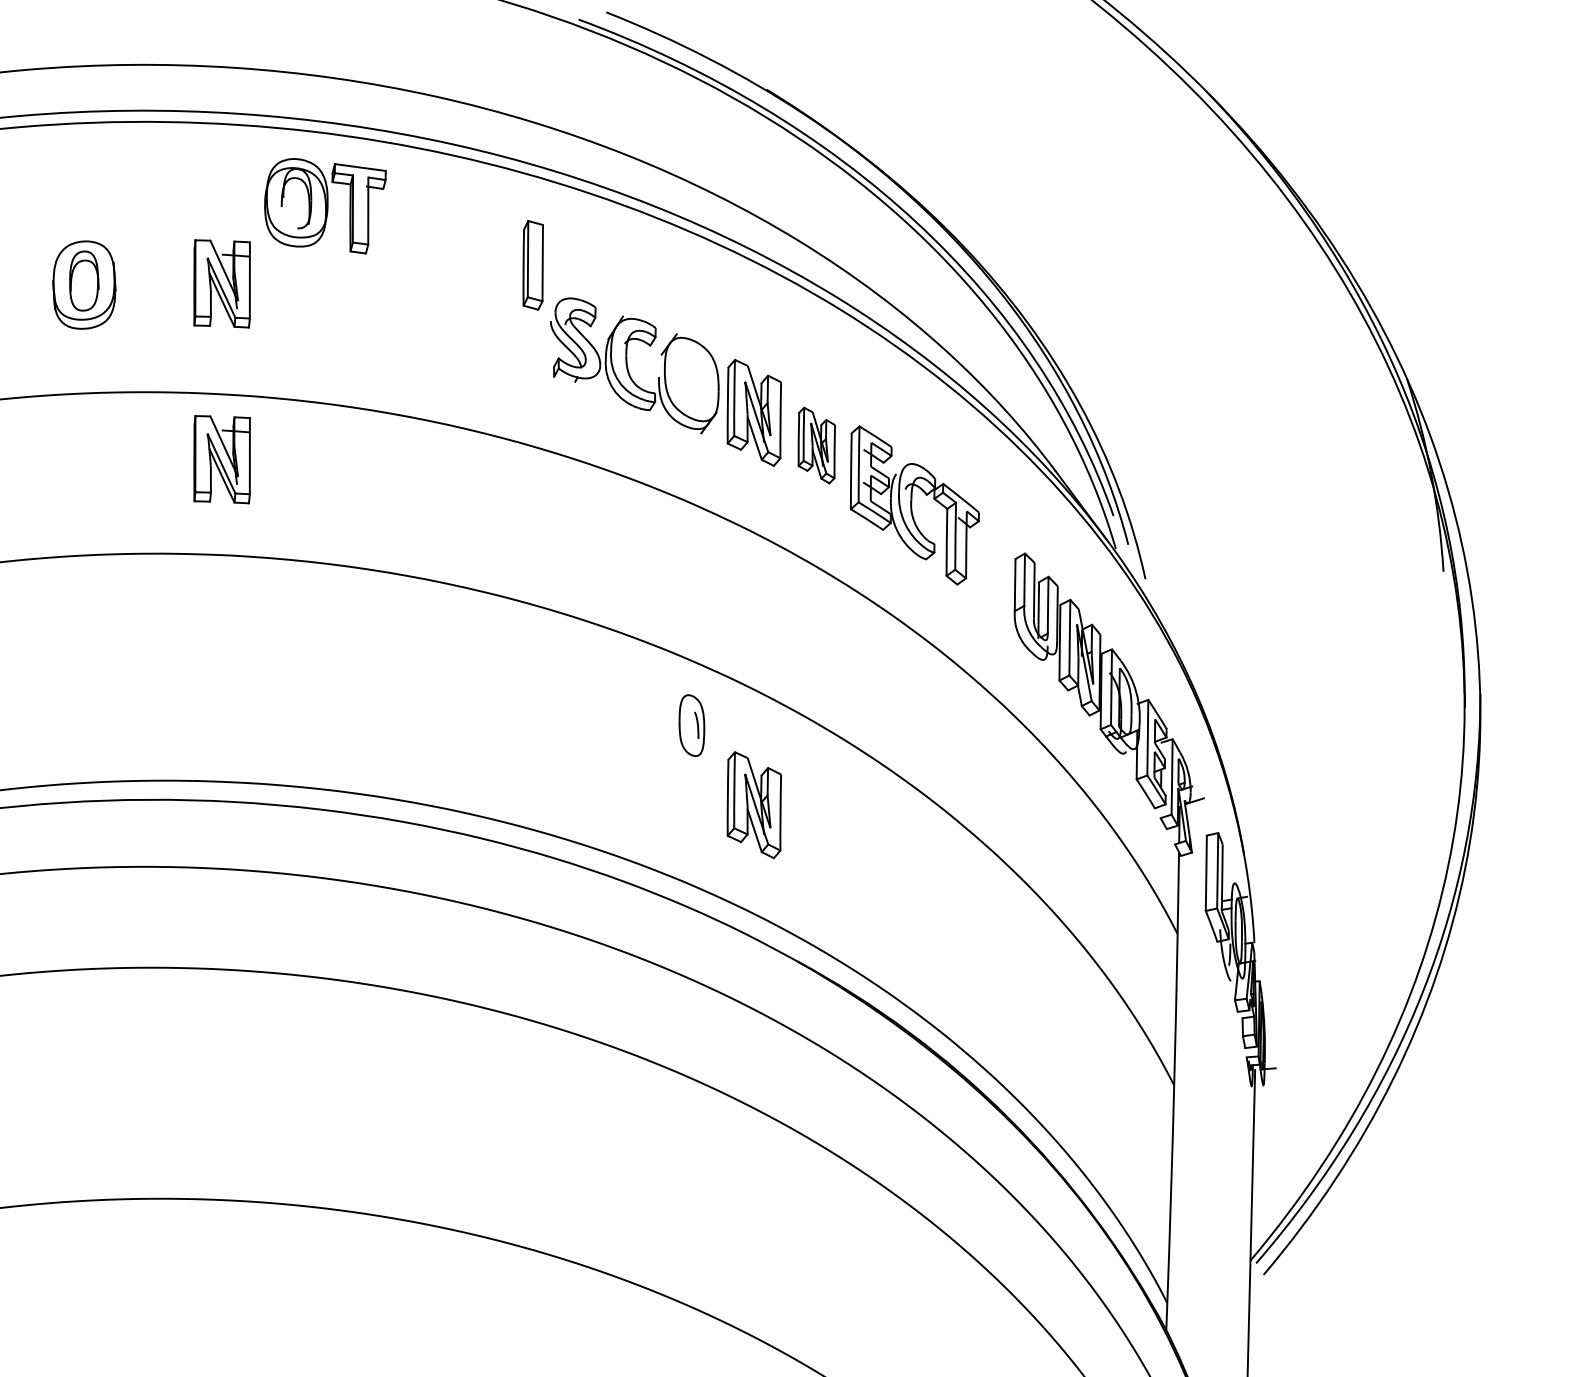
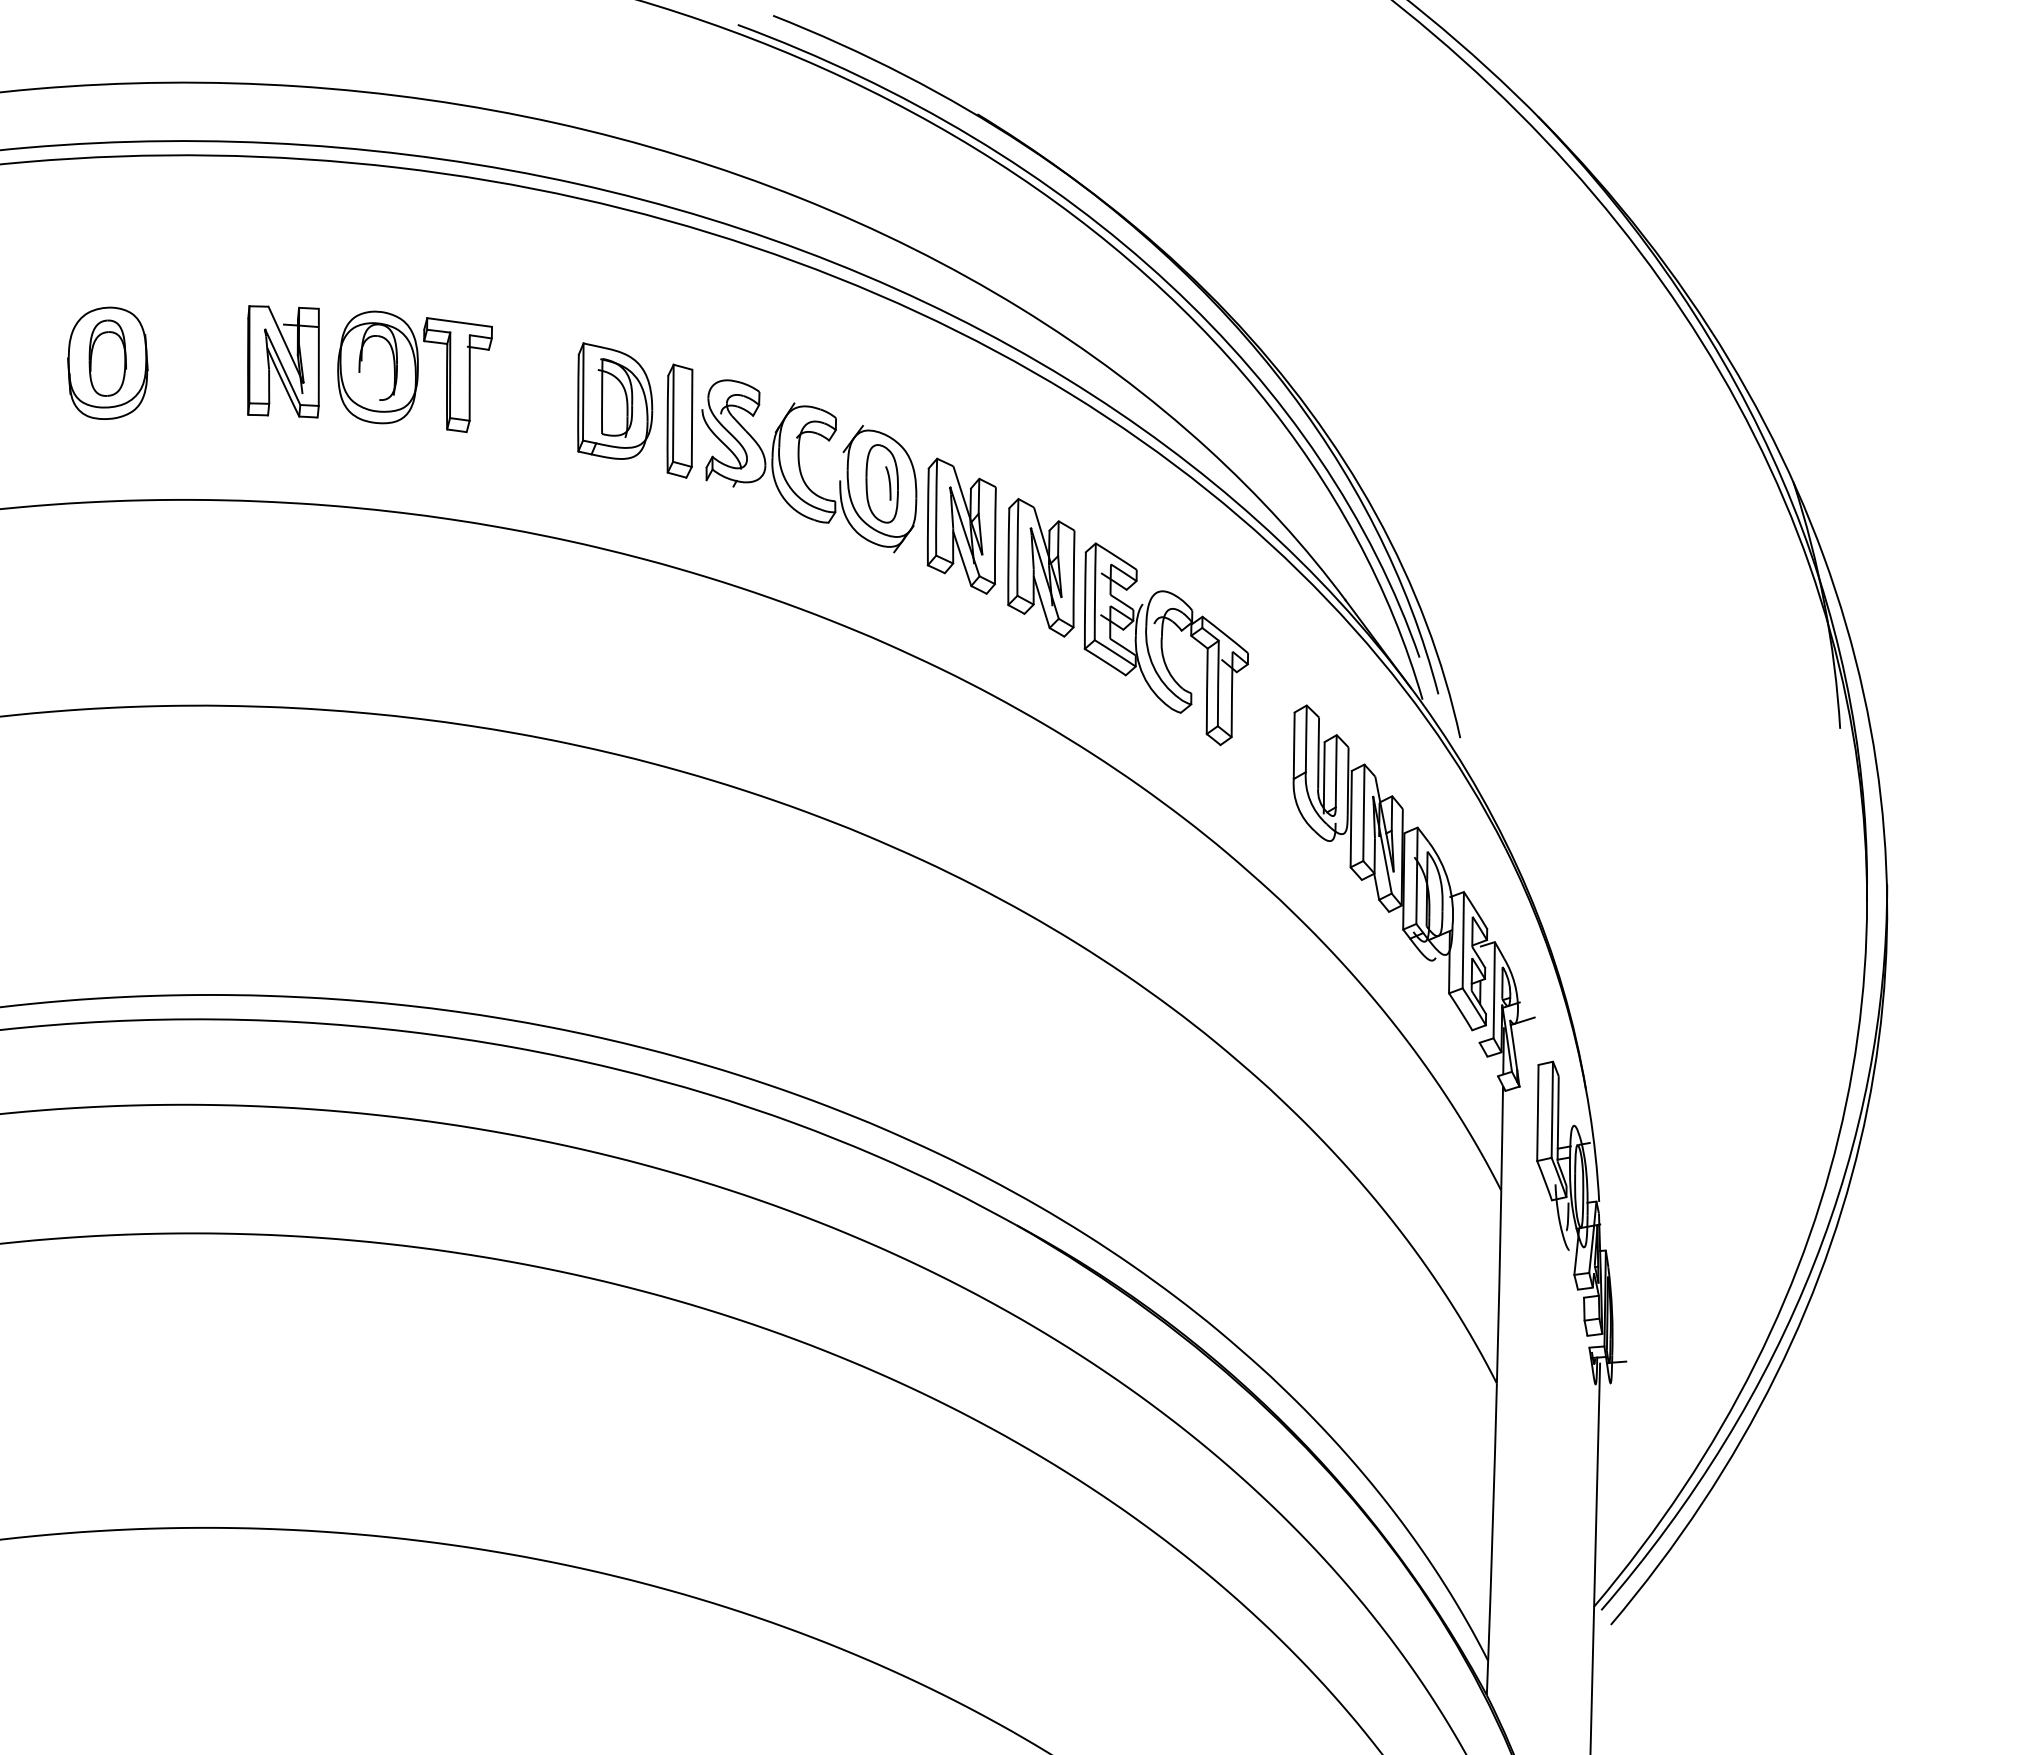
part: (324, 205) -> (414, 371), moved
part: (532, 264) -> (679, 420), moved
part: (482, 314) -> (615, 400), added
part: (816, 445) -> (1041, 567), size x1.43
part: (222, 459) -> (283, 585), removed
part: (691, 725) -> (881, 483), moved
part: (754, 804) -> (961, 1025), removed

